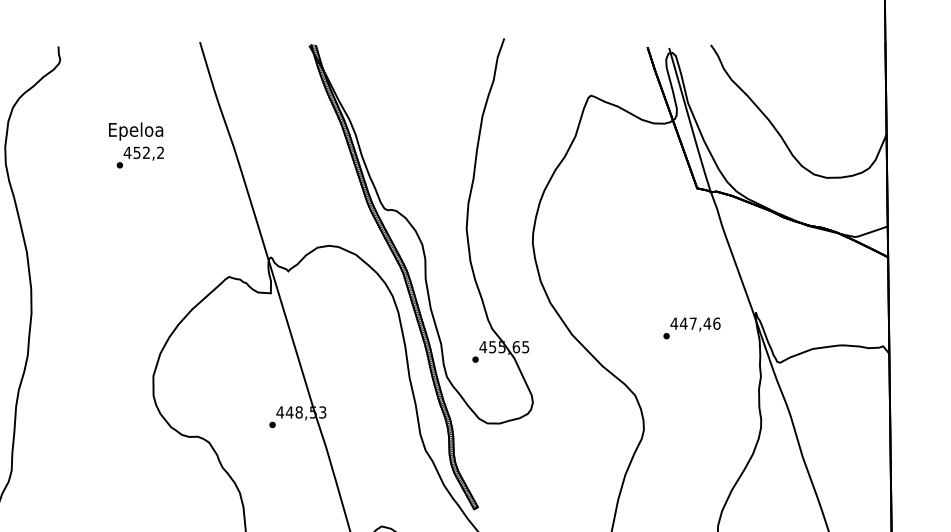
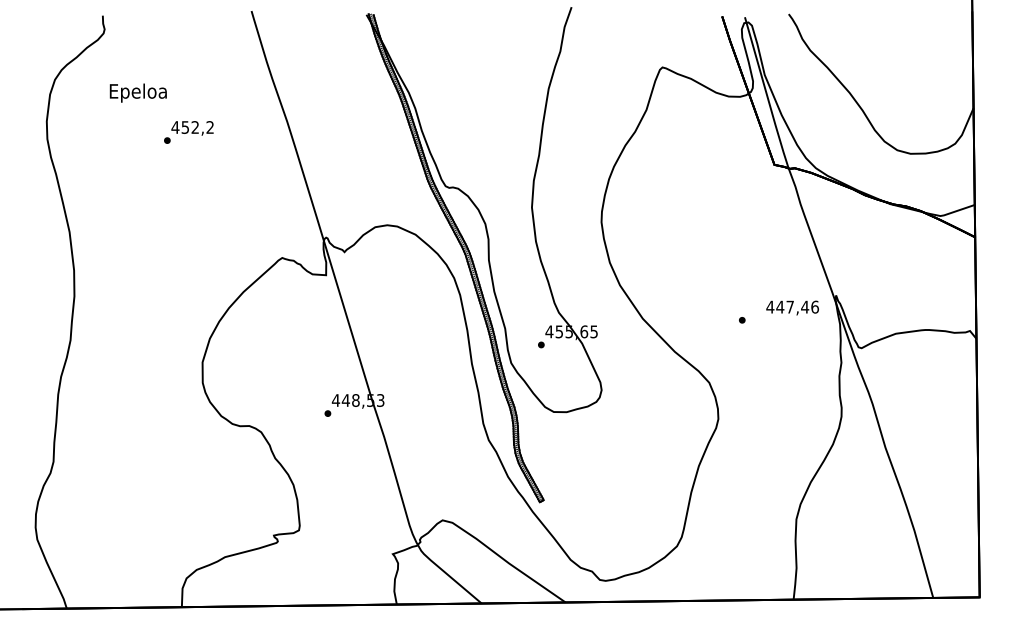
text: (135, 130) -> (137, 92), moved
text: (695, 324) -> (792, 307), moved

